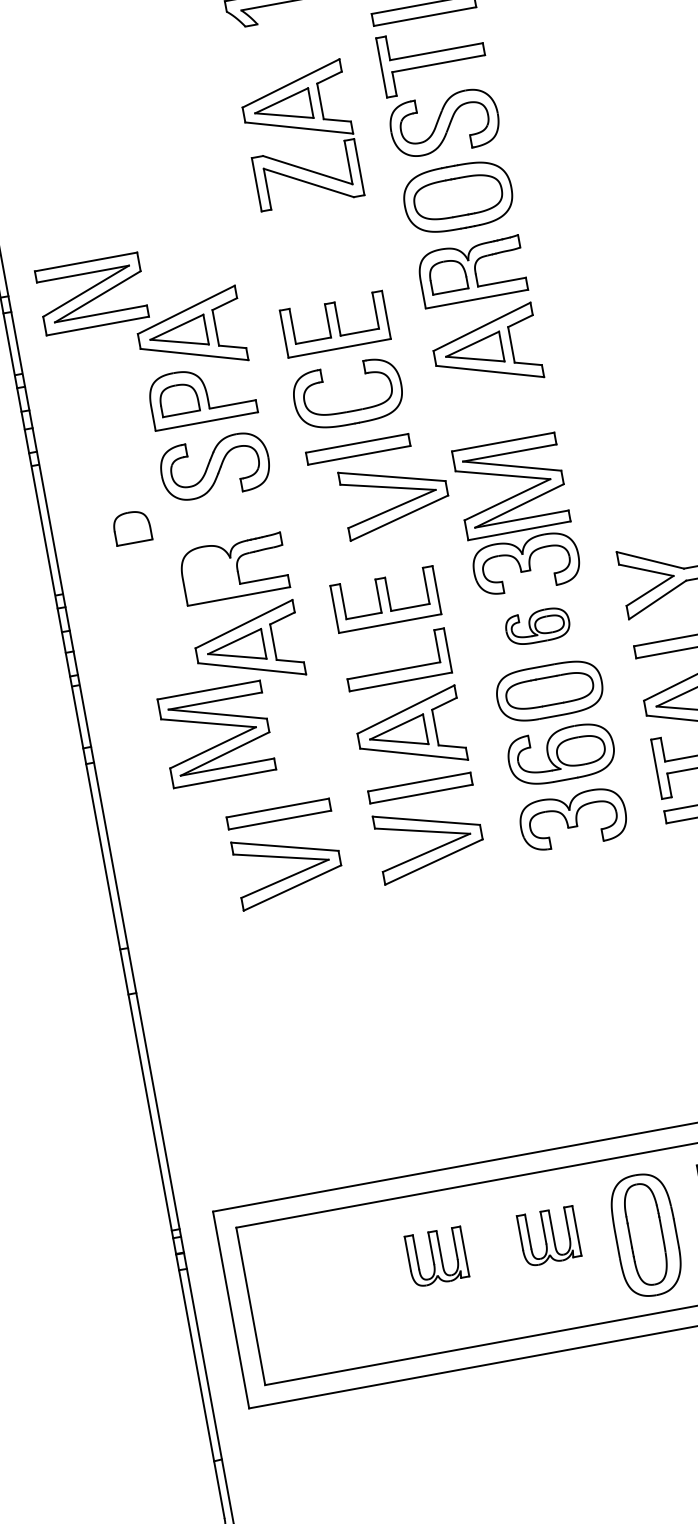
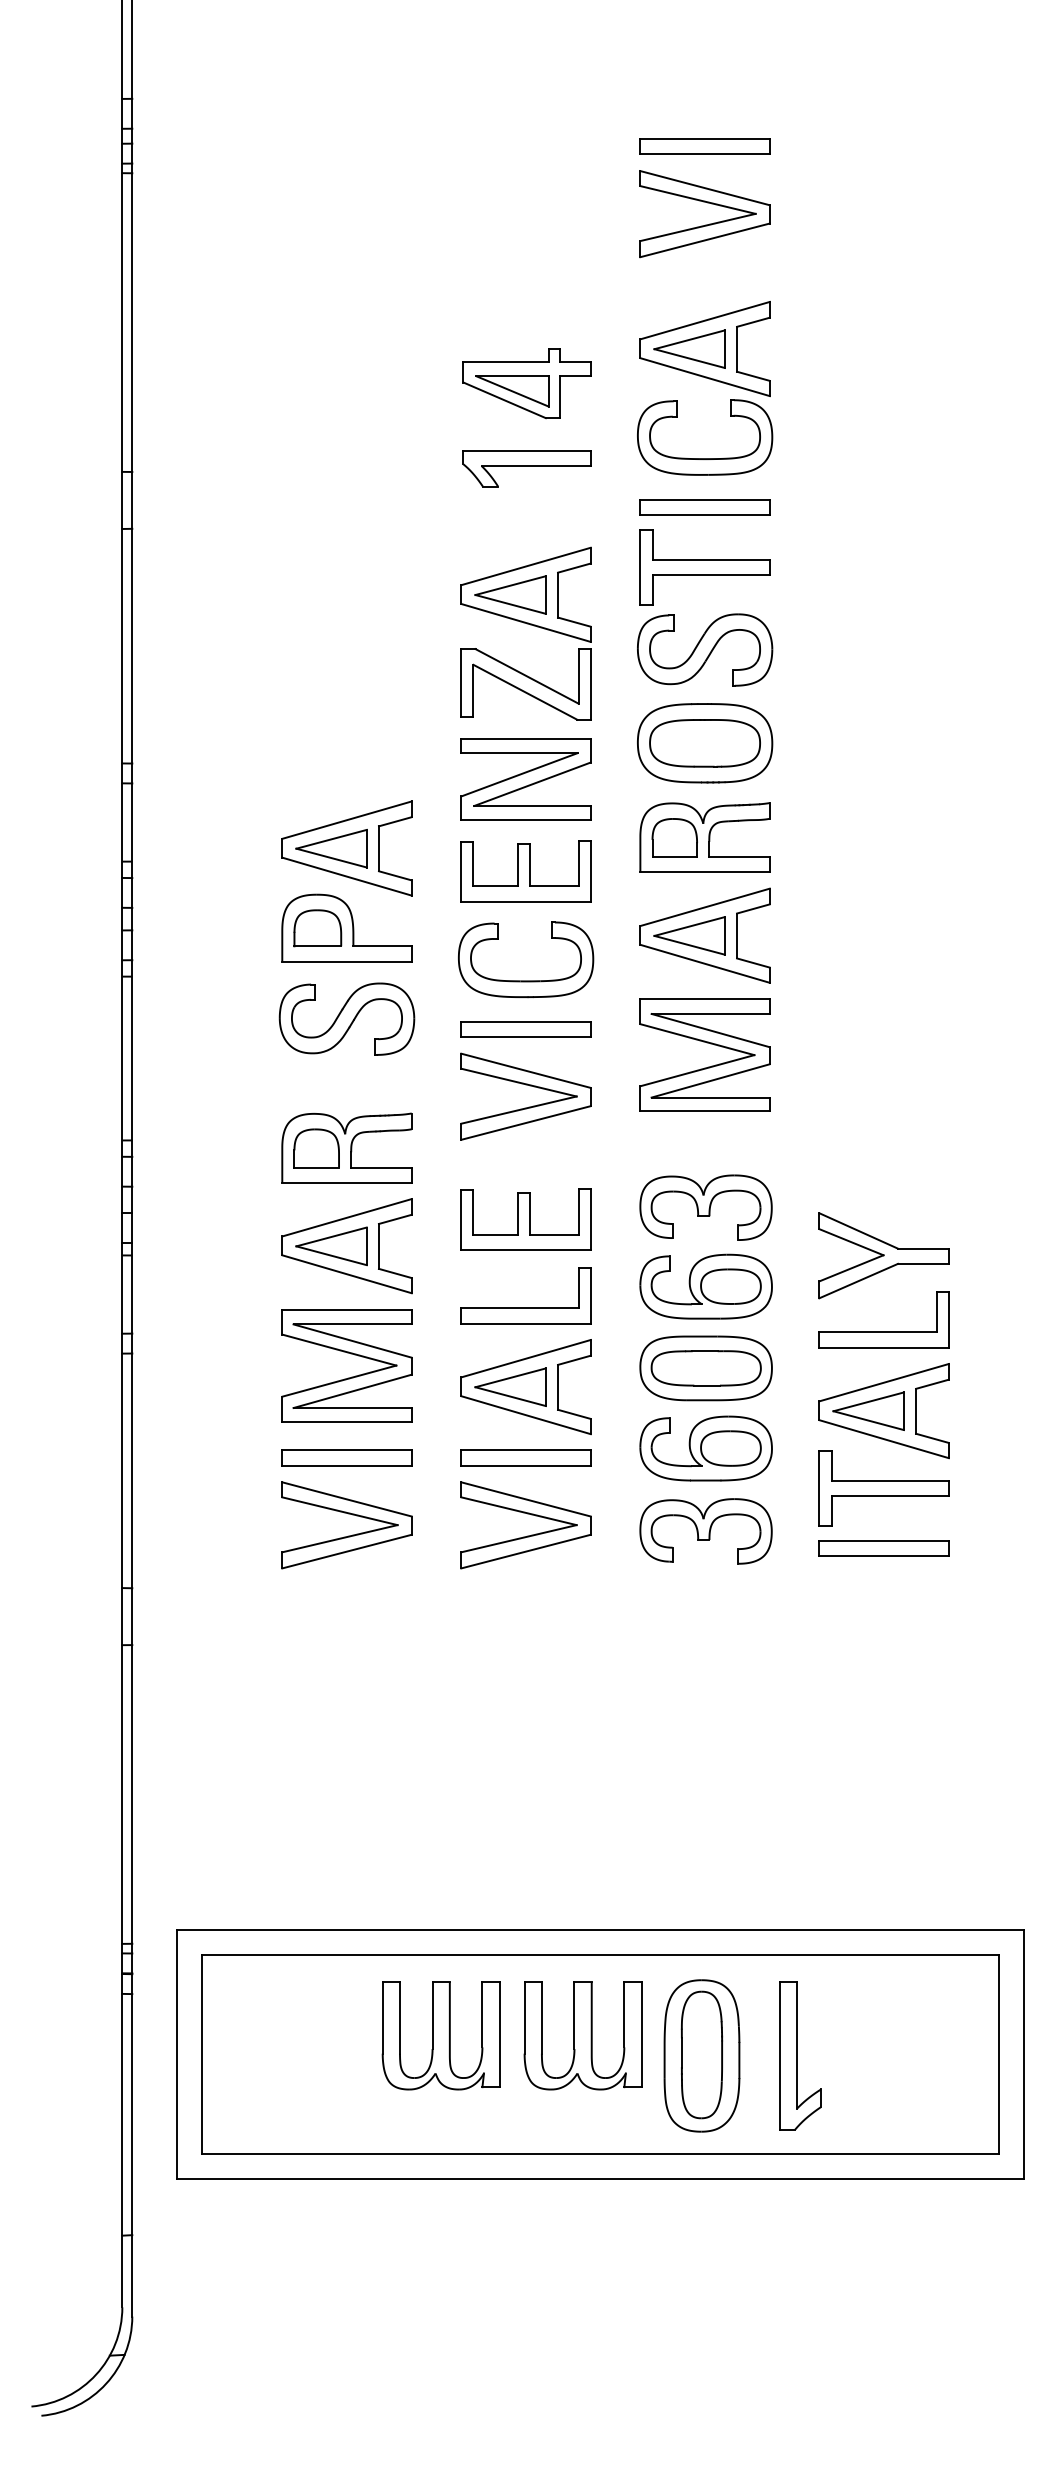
part: (91, 294) -> (525, 779), moved
part: (511, 476) -> (707, 1043), moved
part: (399, 504) -> (528, 1106), moved
part: (131, 527) -> (316, 1148), moved
part: (537, 626) -> (705, 1286), size x1.67
part: (218, 725) -> (350, 1354), moved
part: (548, 1236) -> (582, 2035), size x1.67
part: (436, 1256) -> (440, 2035), size x1.67

